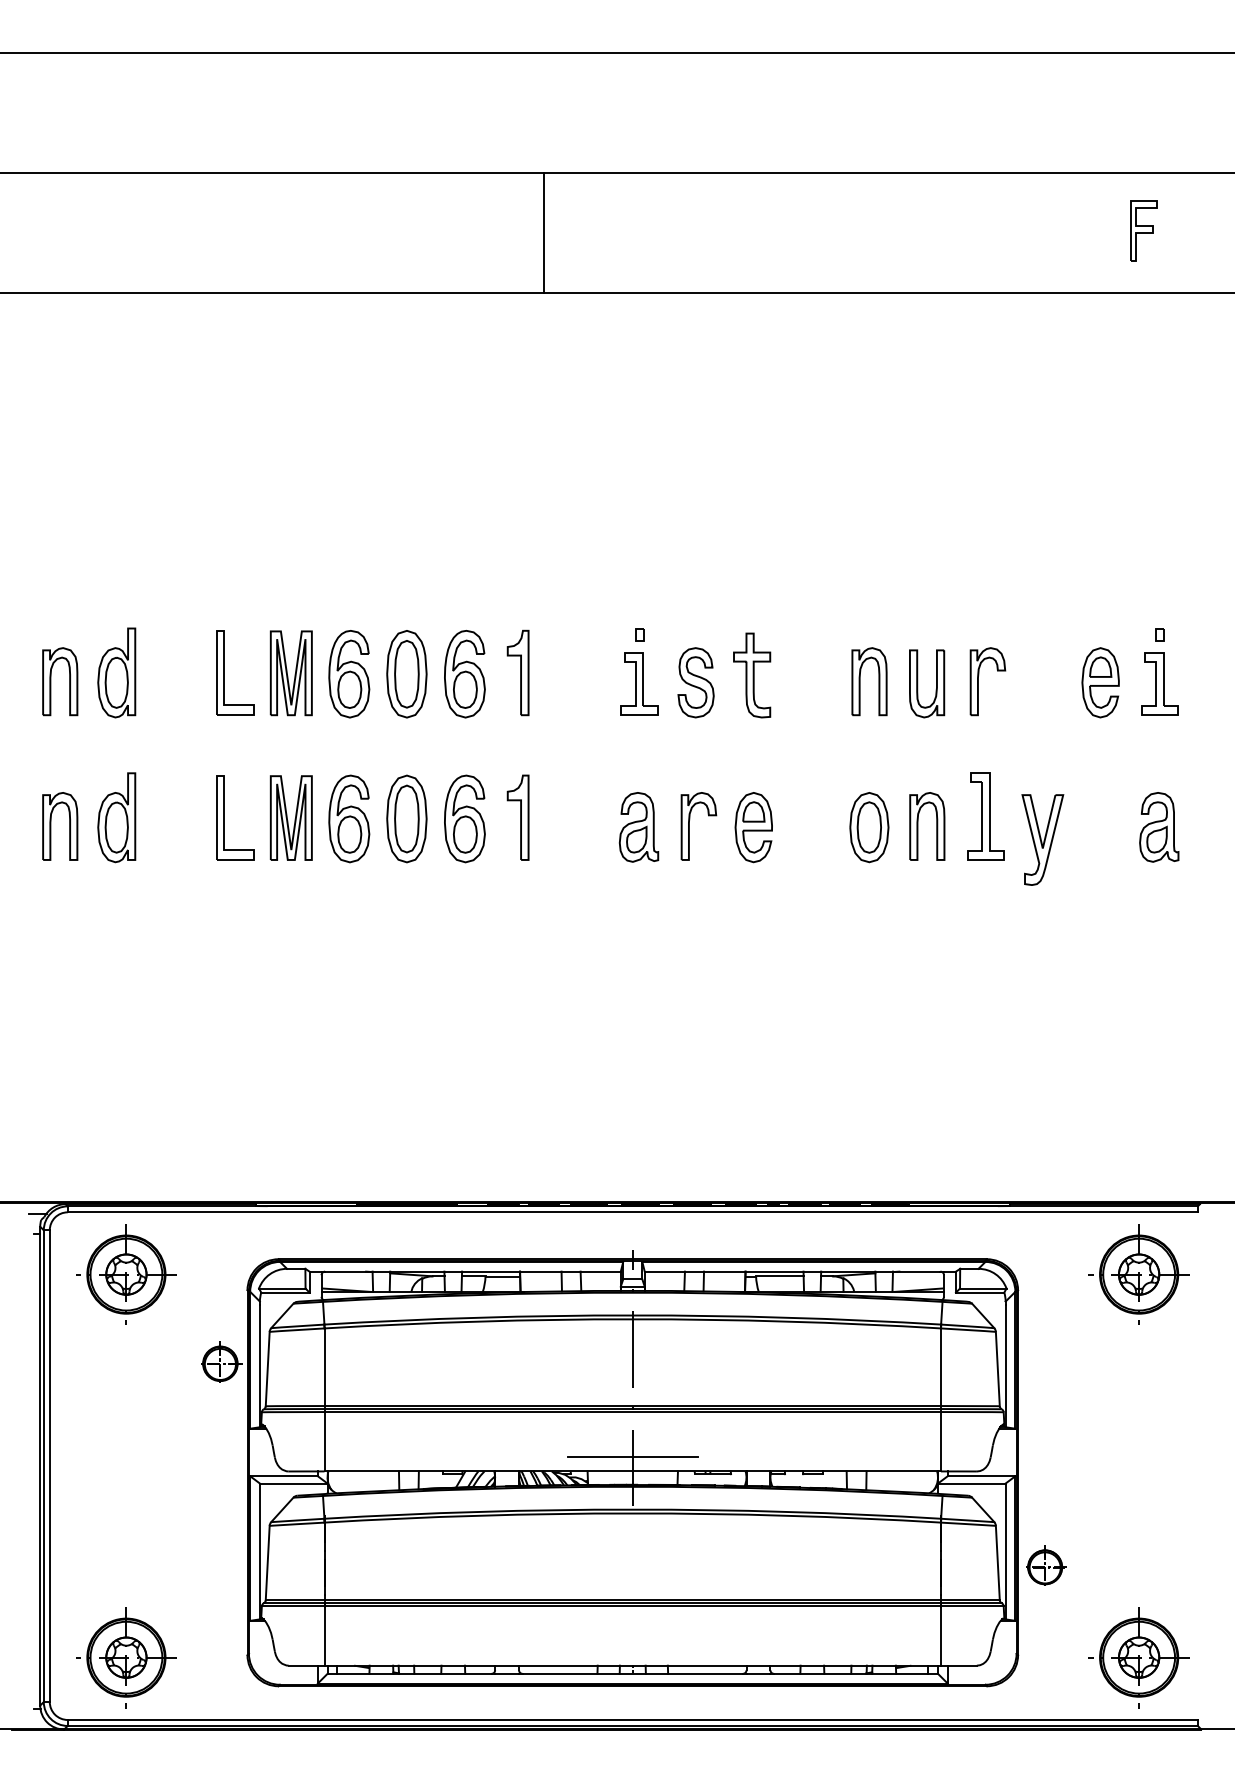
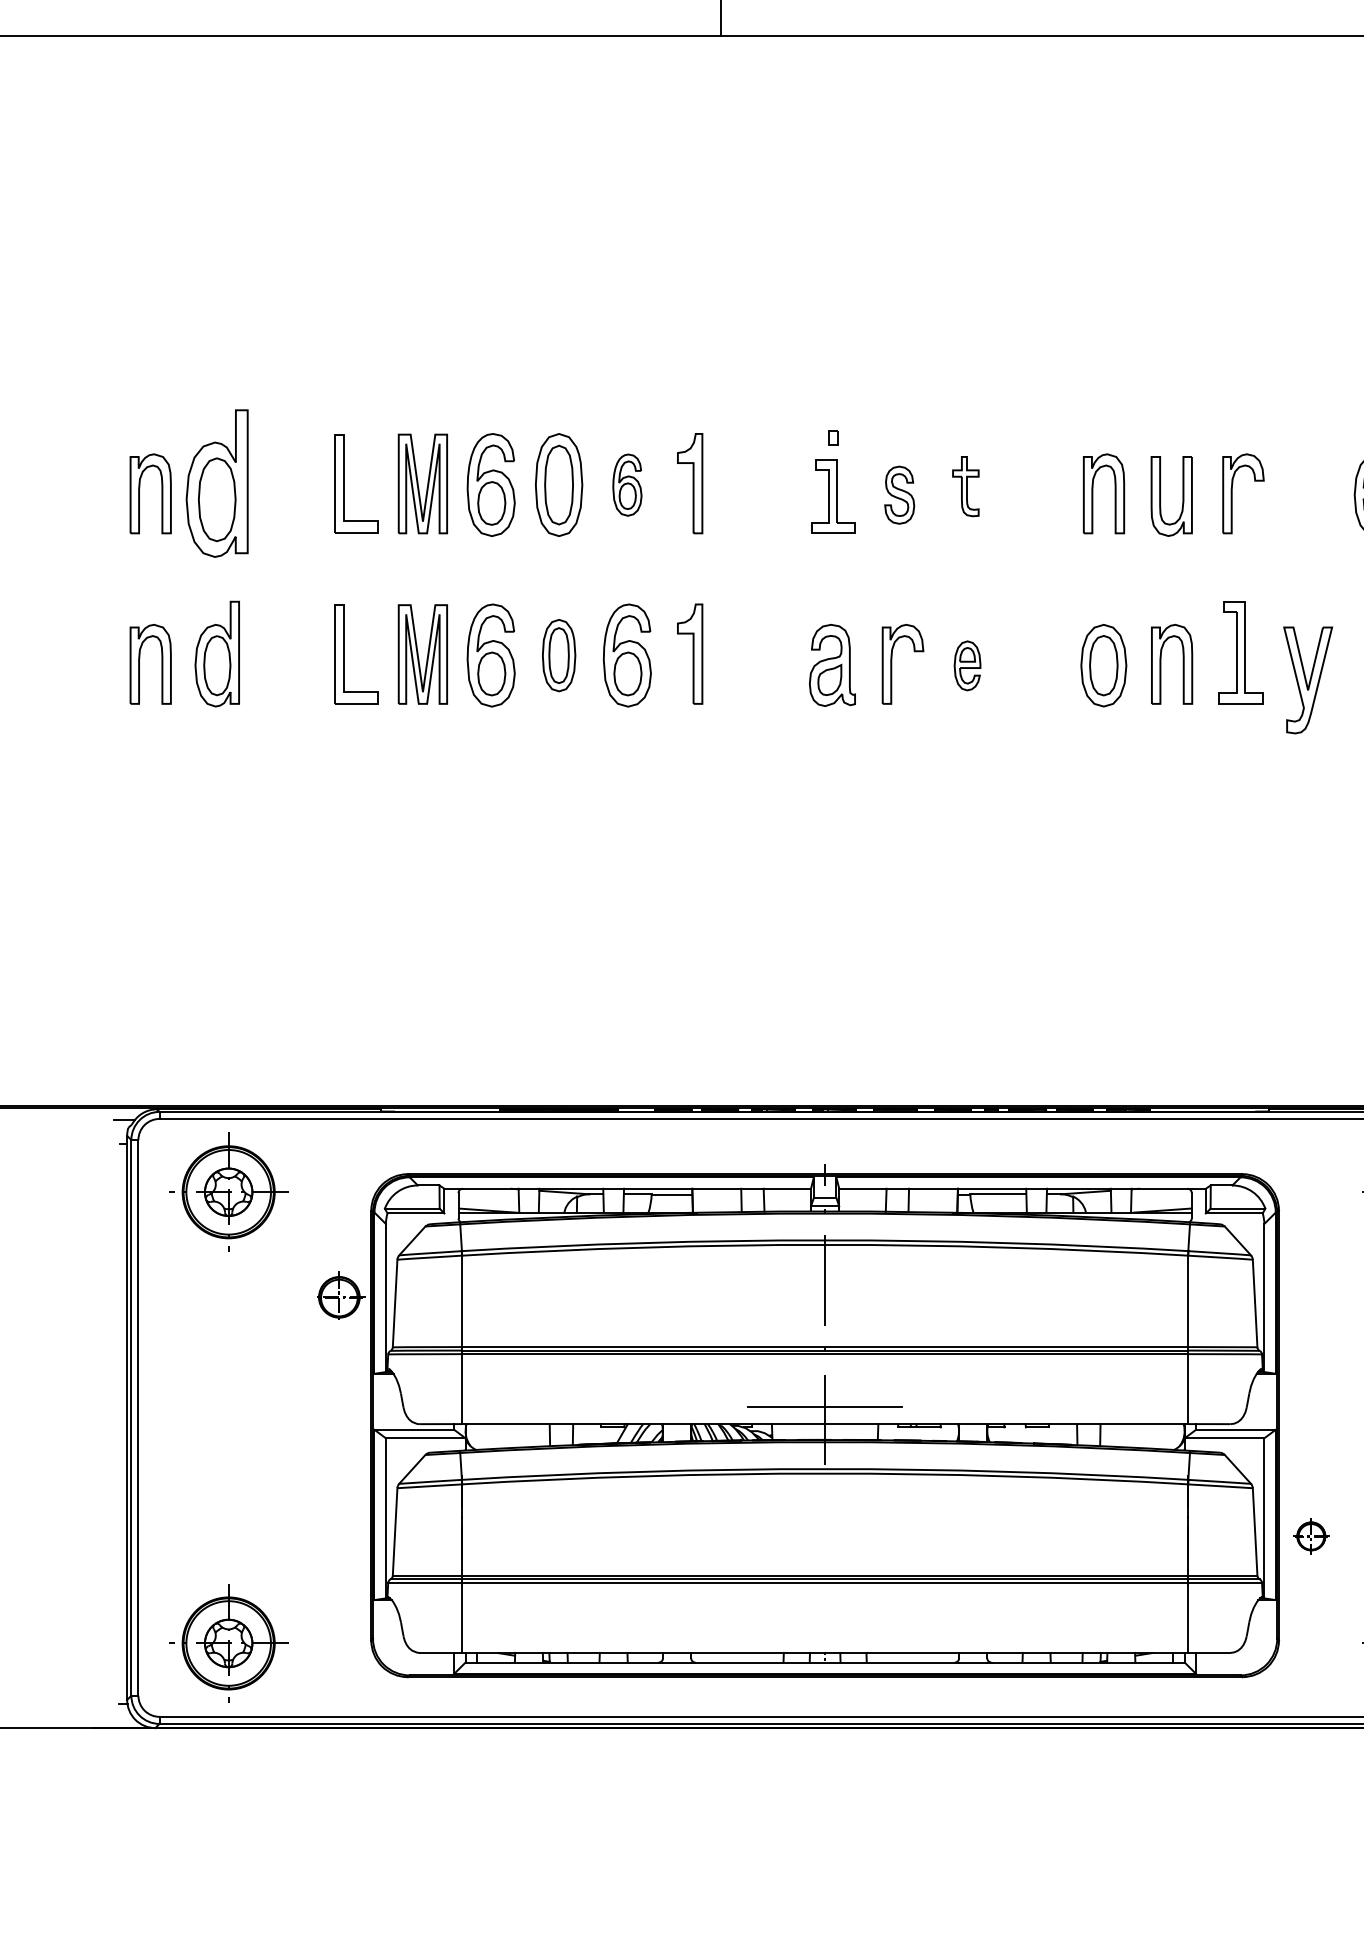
part: (116, 672) -> (217, 483), size x1.4
part: (464, 674) -> (626, 485), size x0.6
part: (752, 675) -> (966, 486), size x0.6
part: (695, 682) -> (899, 494), size x0.7
part: (406, 818) -> (558, 655), size x0.7
part: (753, 827) -> (967, 665), size x0.6
part: (1046, 1565) -> (1312, 1534), size x0.7

